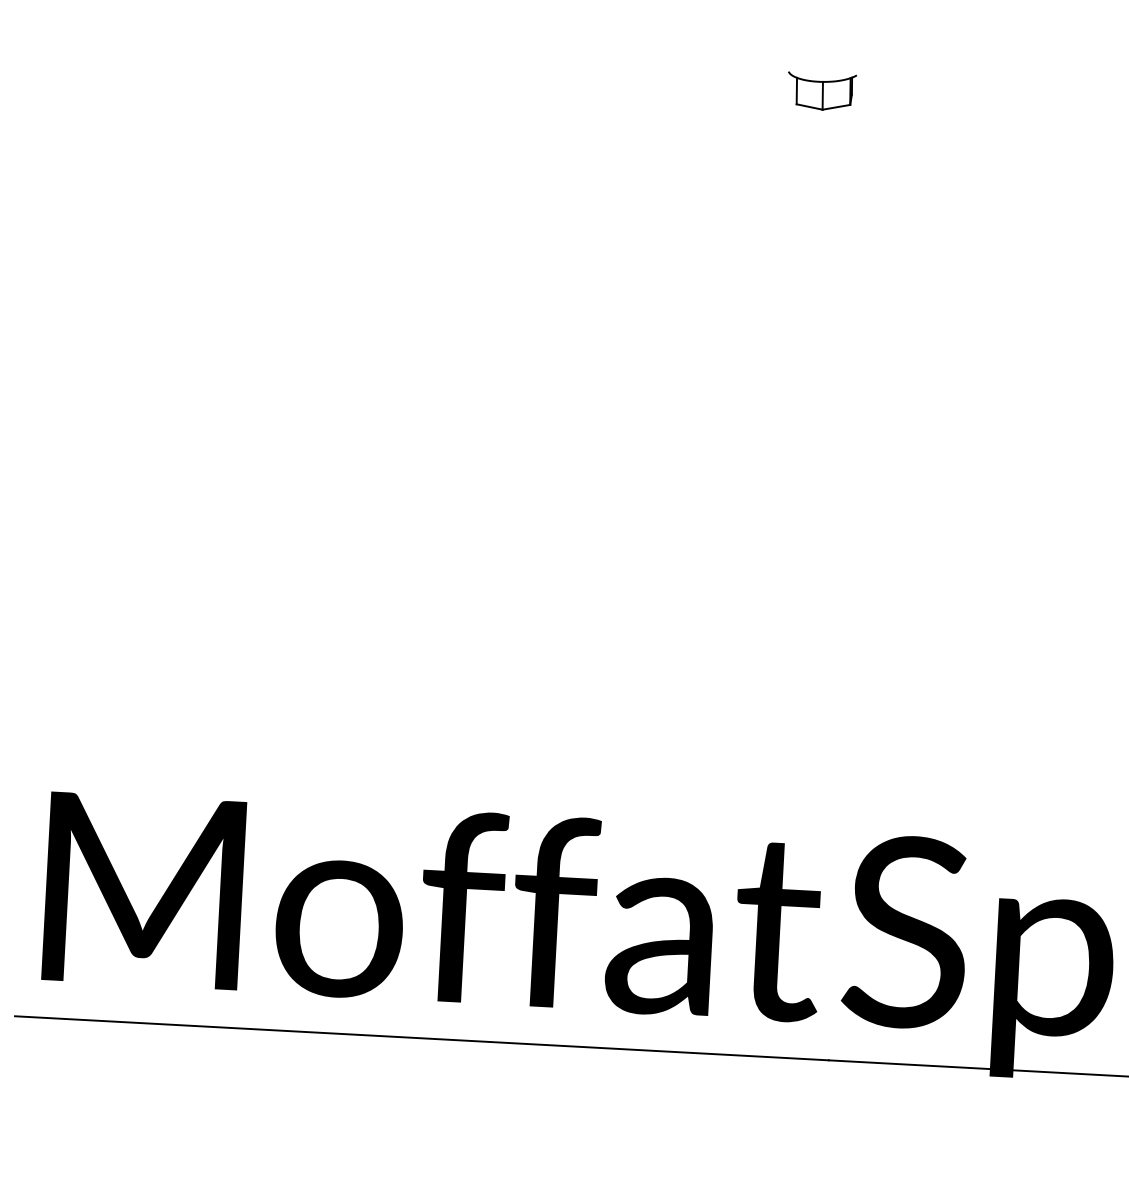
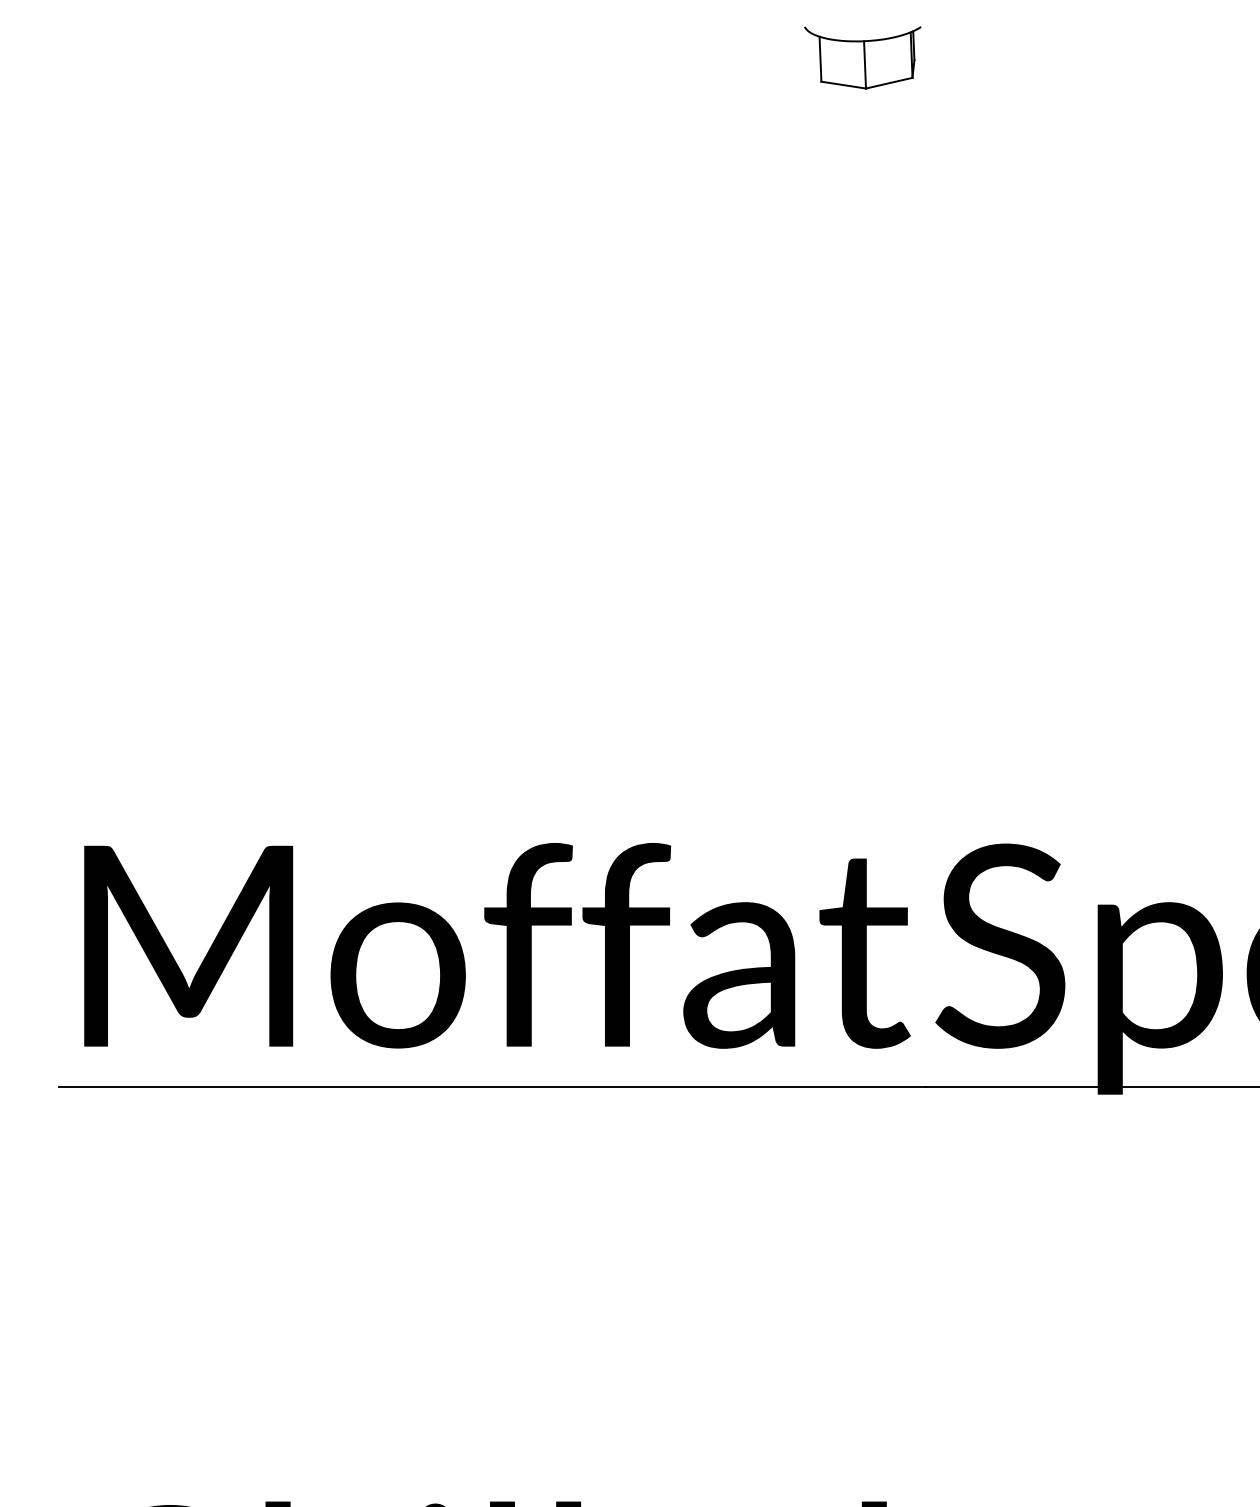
part: (821, 91) -> (862, 57), size x1.6

